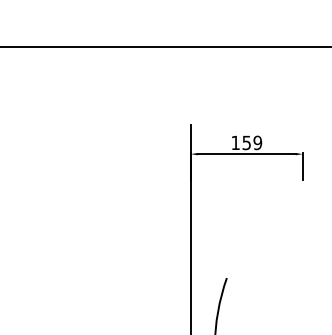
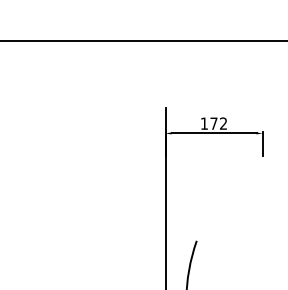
text: (252, 142) -> (218, 123), 159 -> 172

